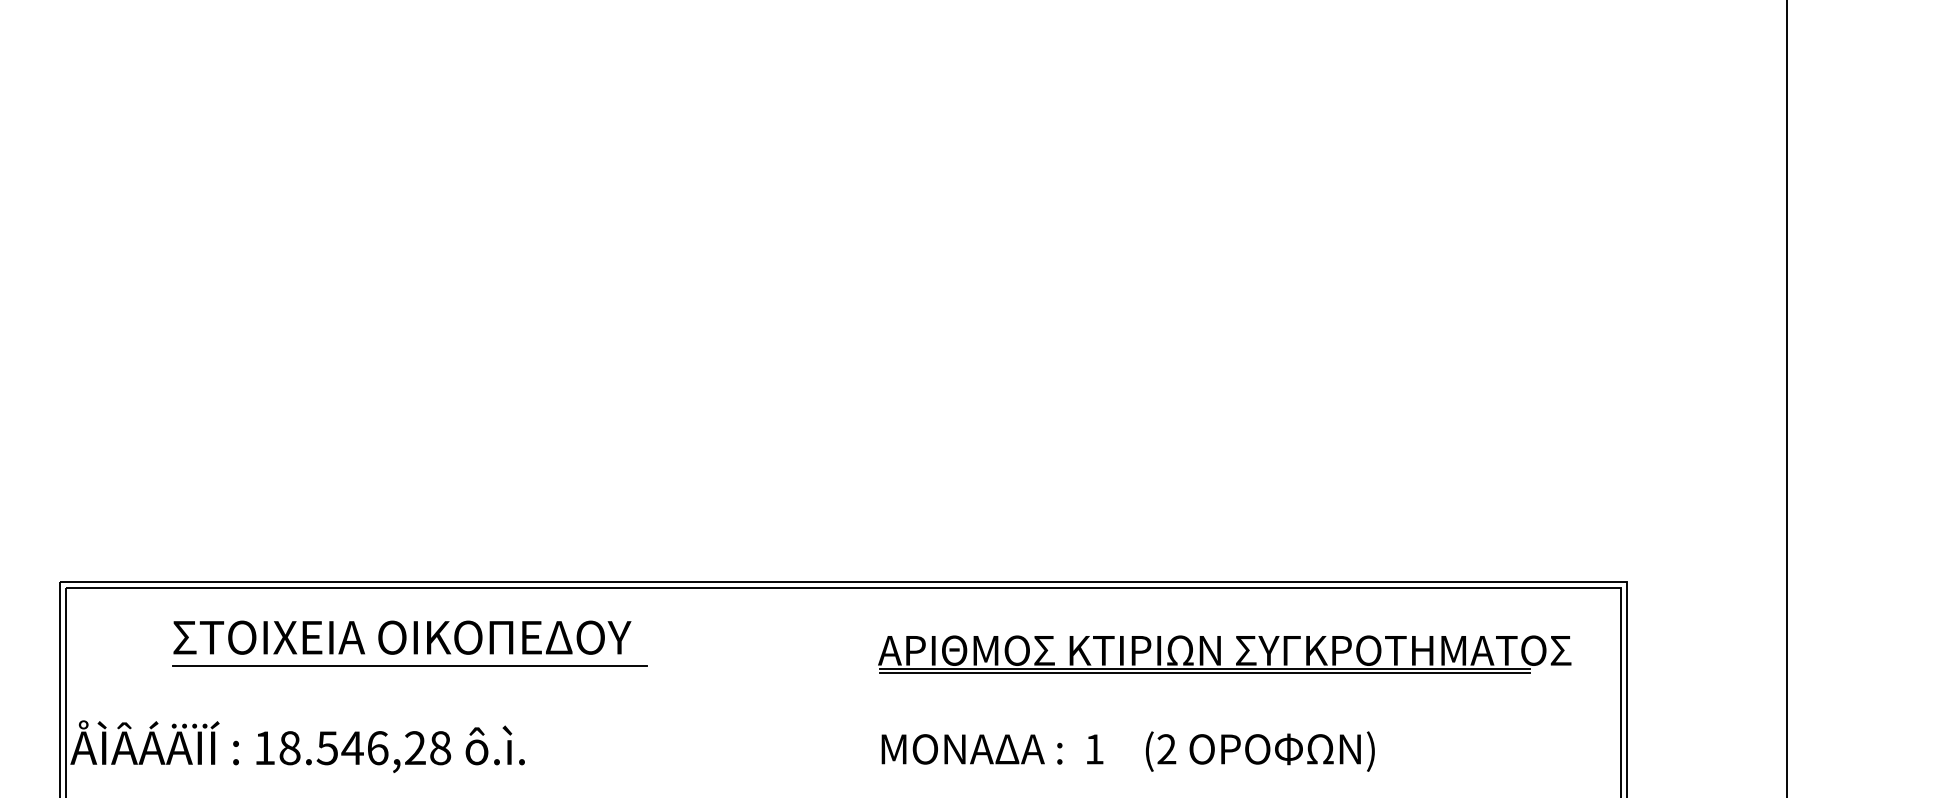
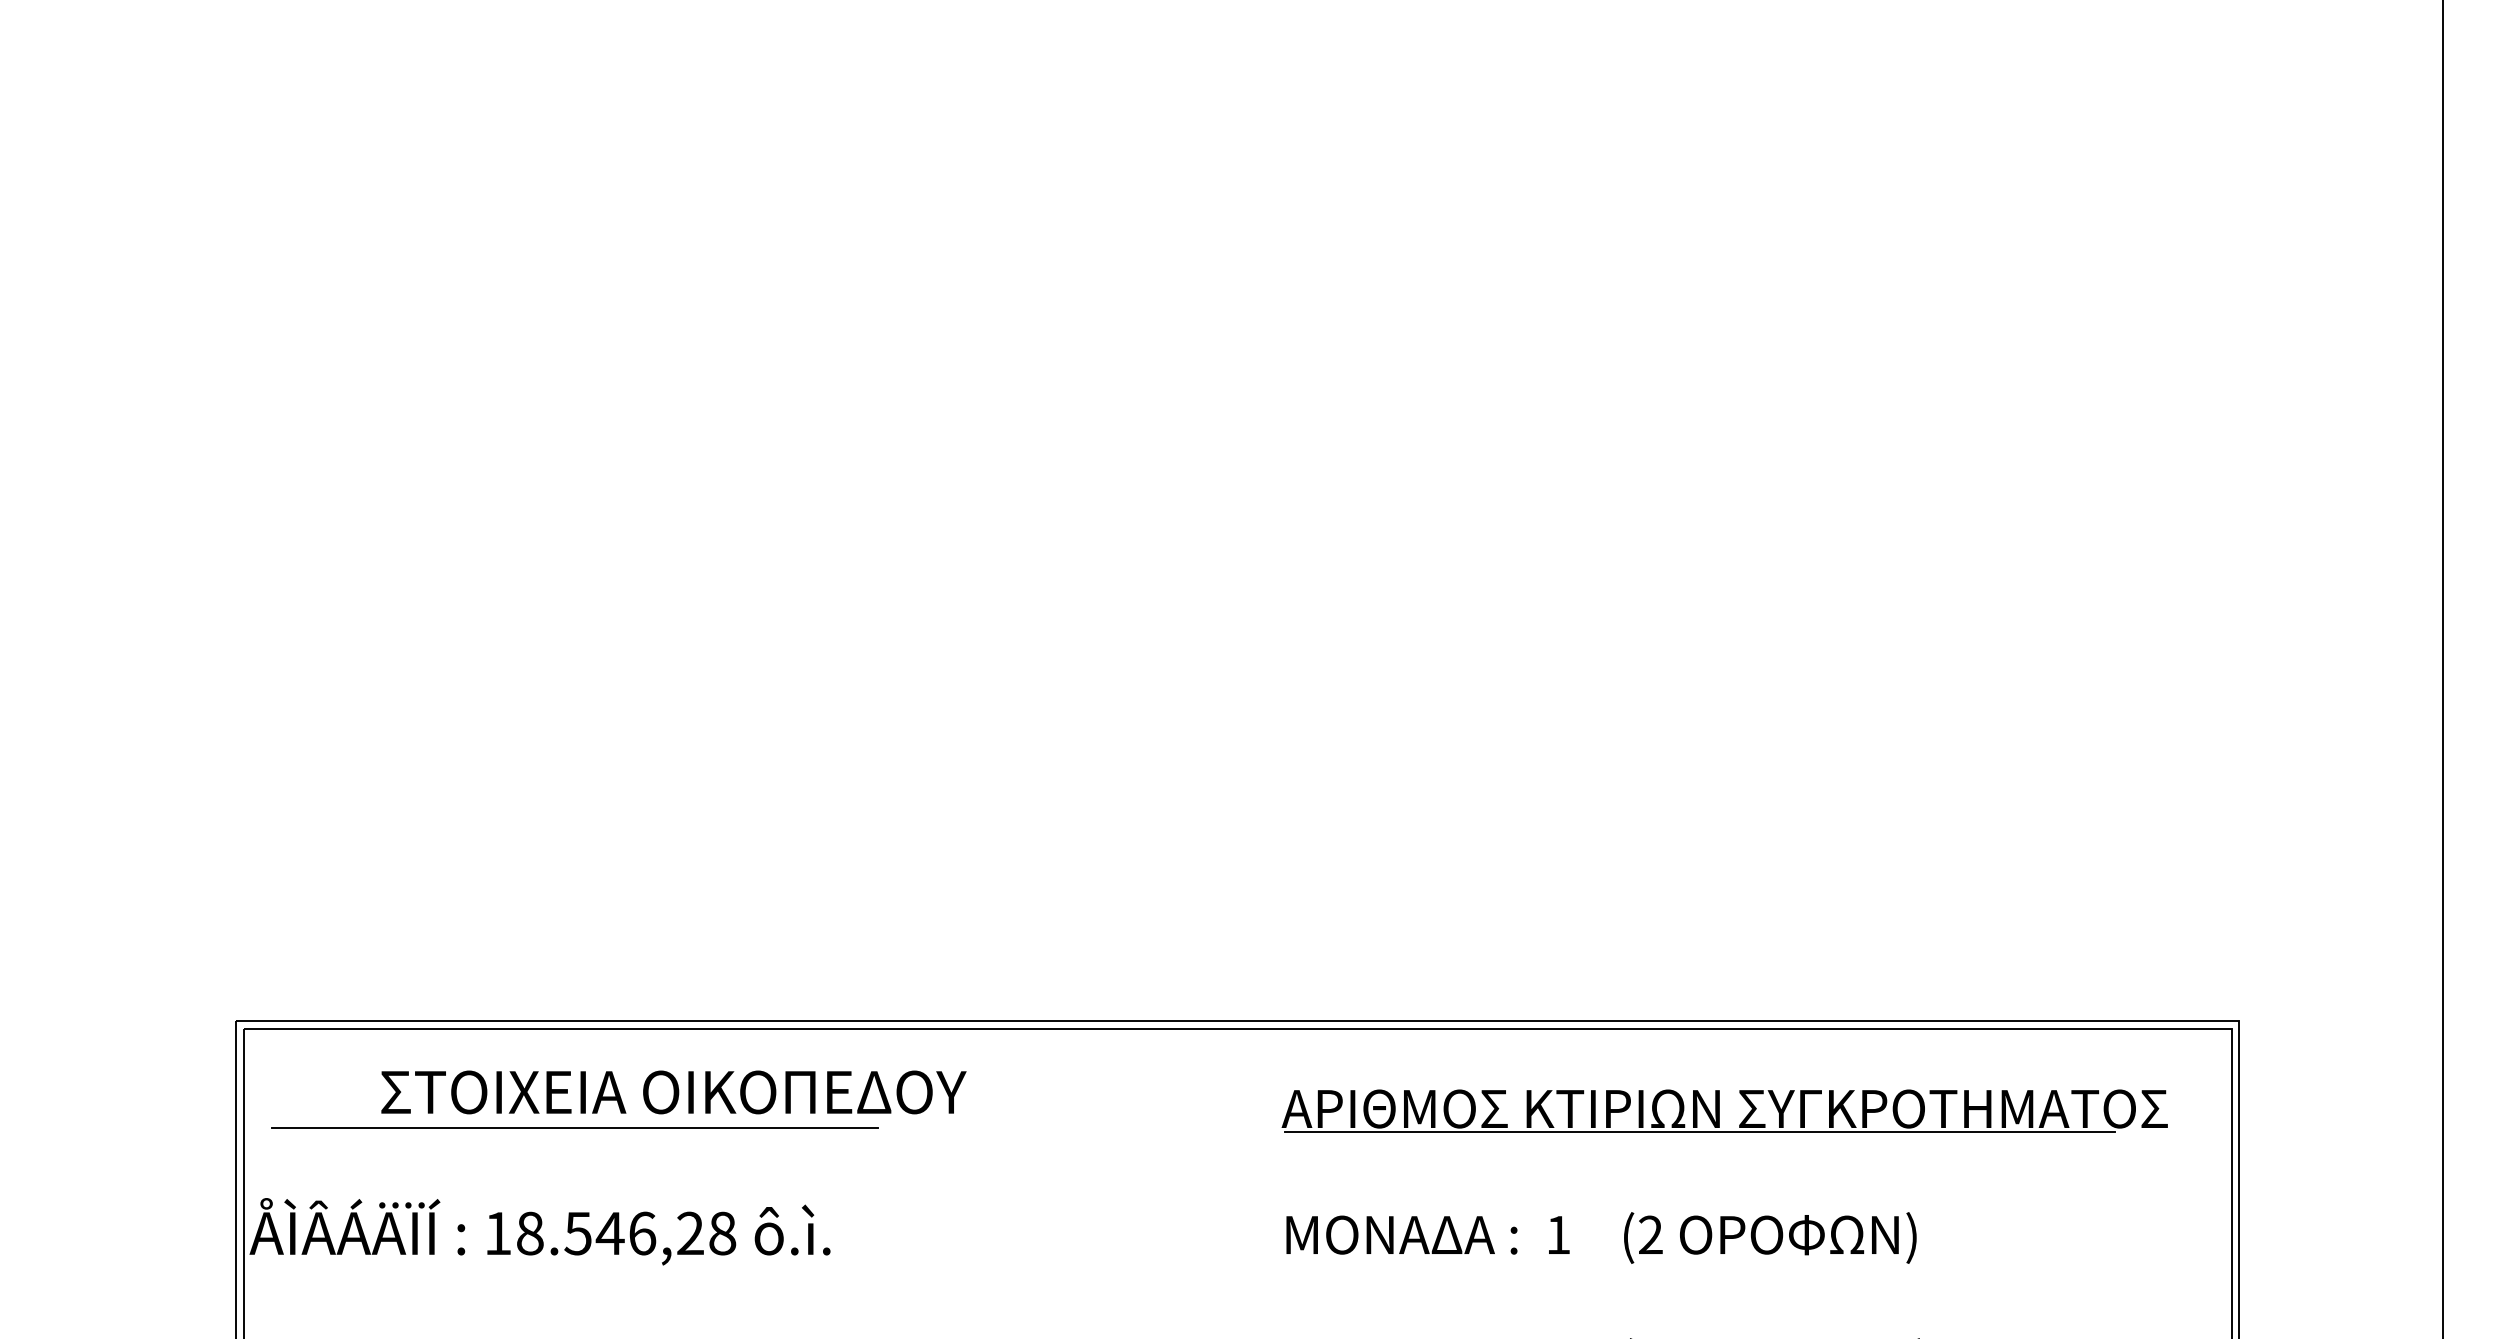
line: (409, 665) -> (574, 1127), moved
line: (1204, 672) -> (1699, 1136), removed

